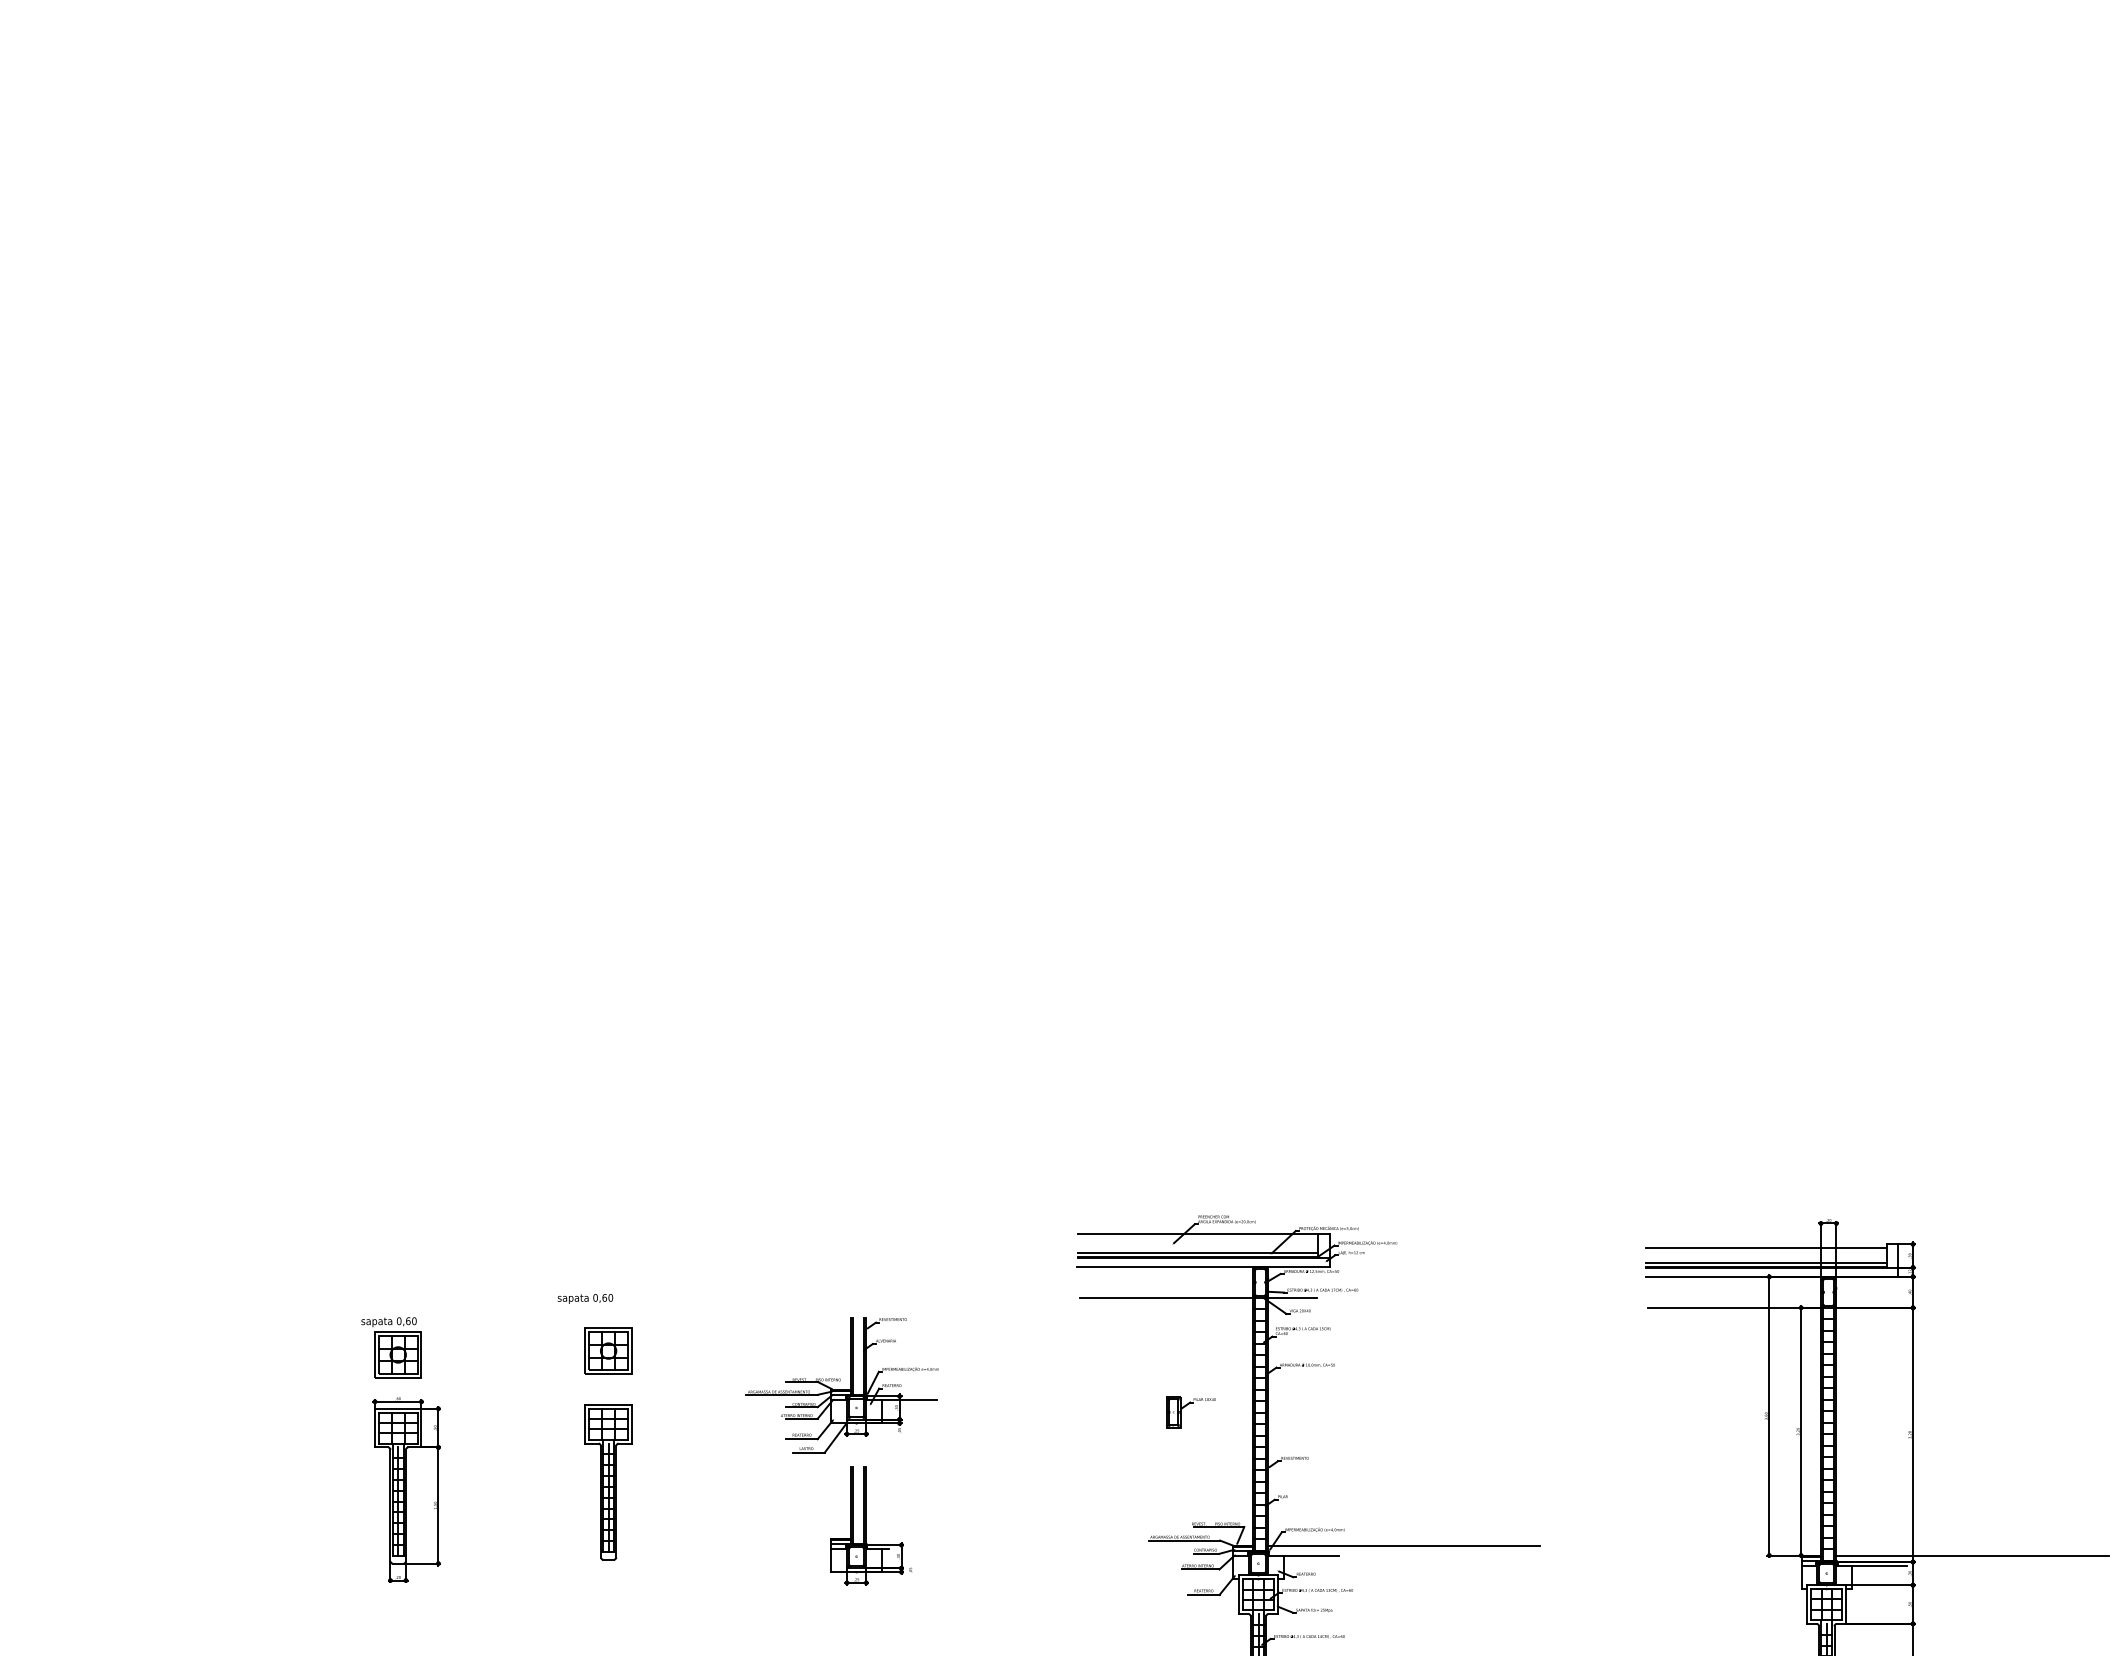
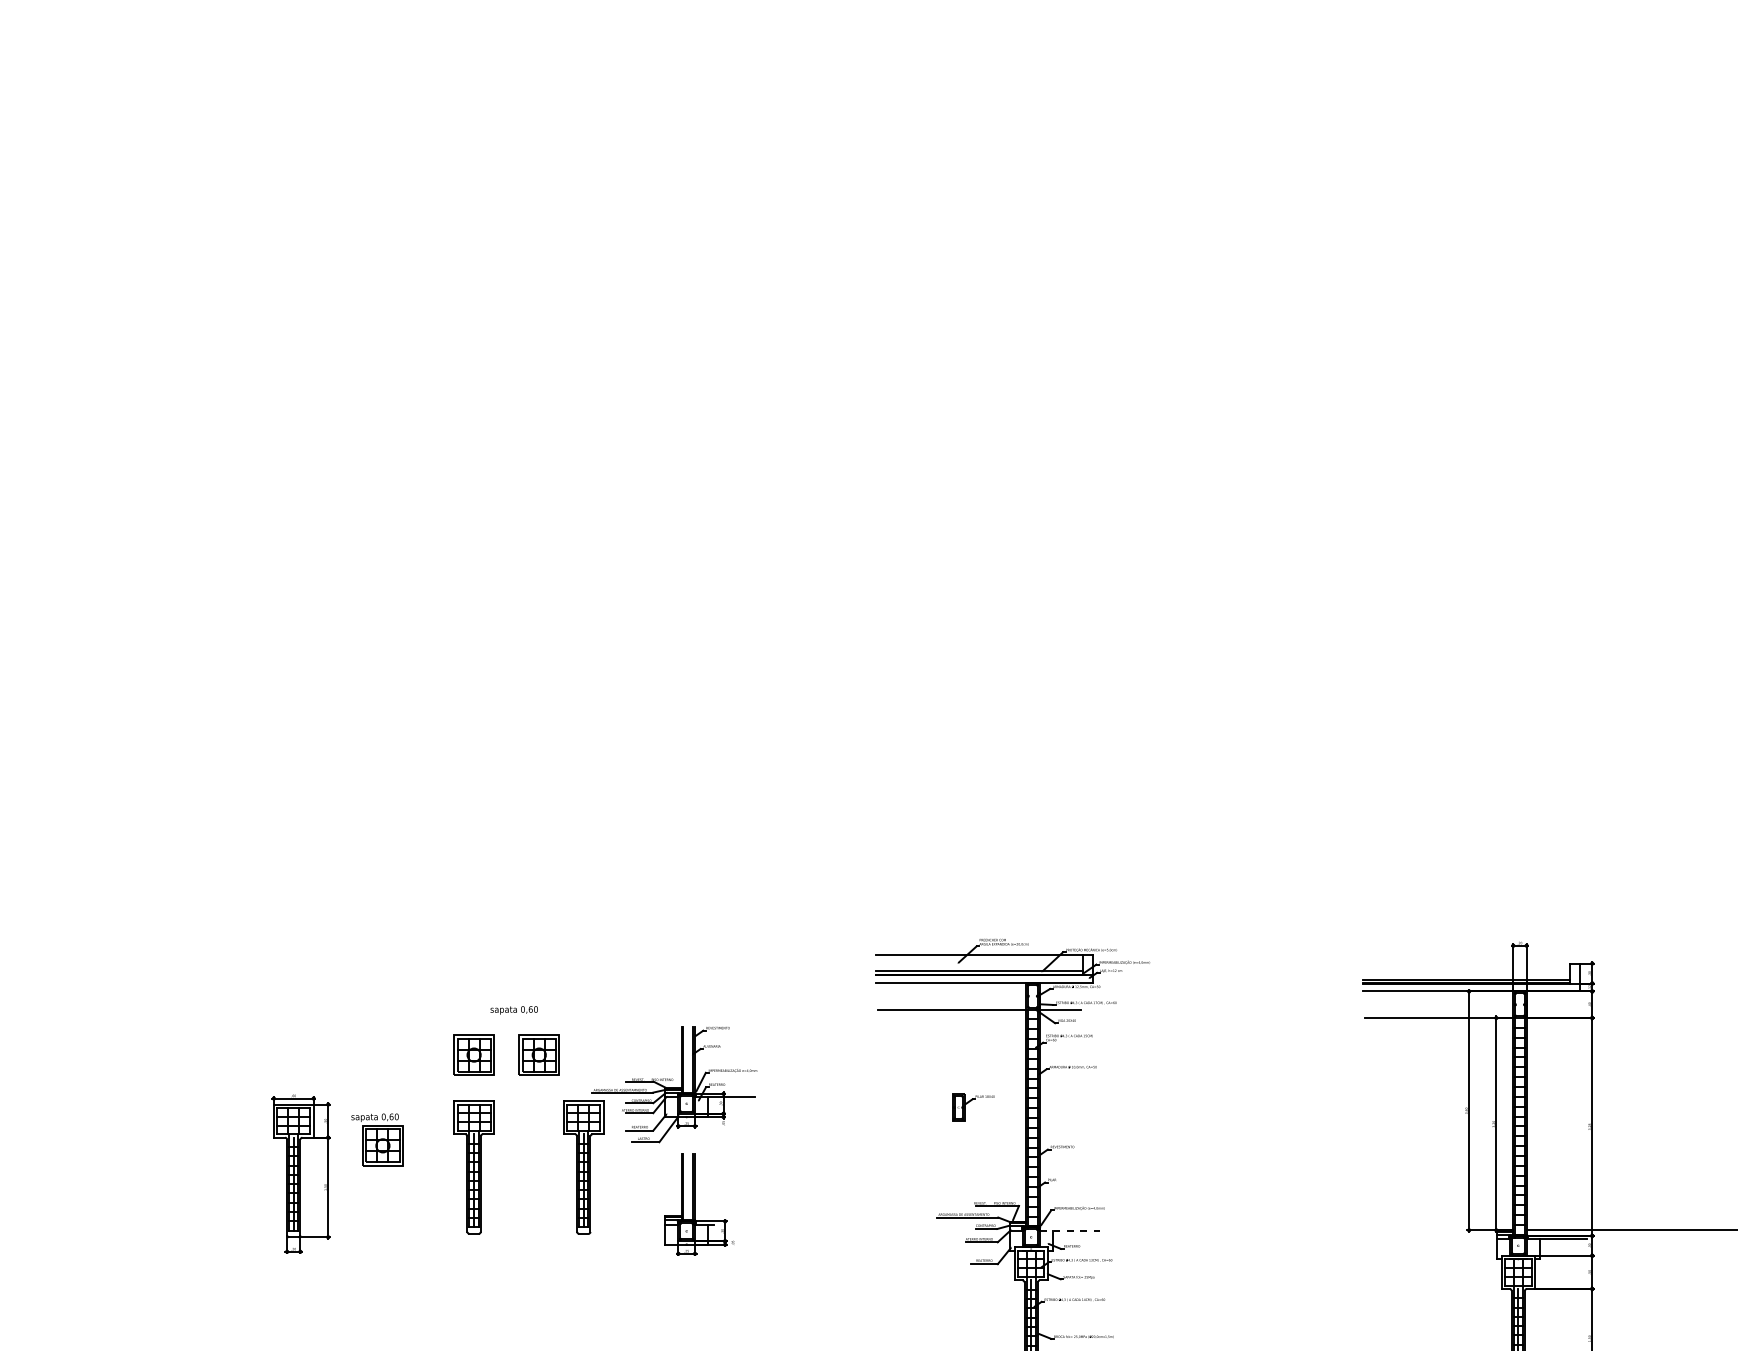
line: (1765, 1247) -> (1465, 966), removed
text: (585, 1298) -> (514, 1010), moved
part: (391, 1347) -> (377, 1139), moved
part: (684, 1350) -> (539, 1054), added
part: (736, 1482) -> (583, 1167), added
line: (1404, 1545) -> (1156, 1221), removed
line: (1303, 1555) -> (1069, 1230), solid -> dashed

